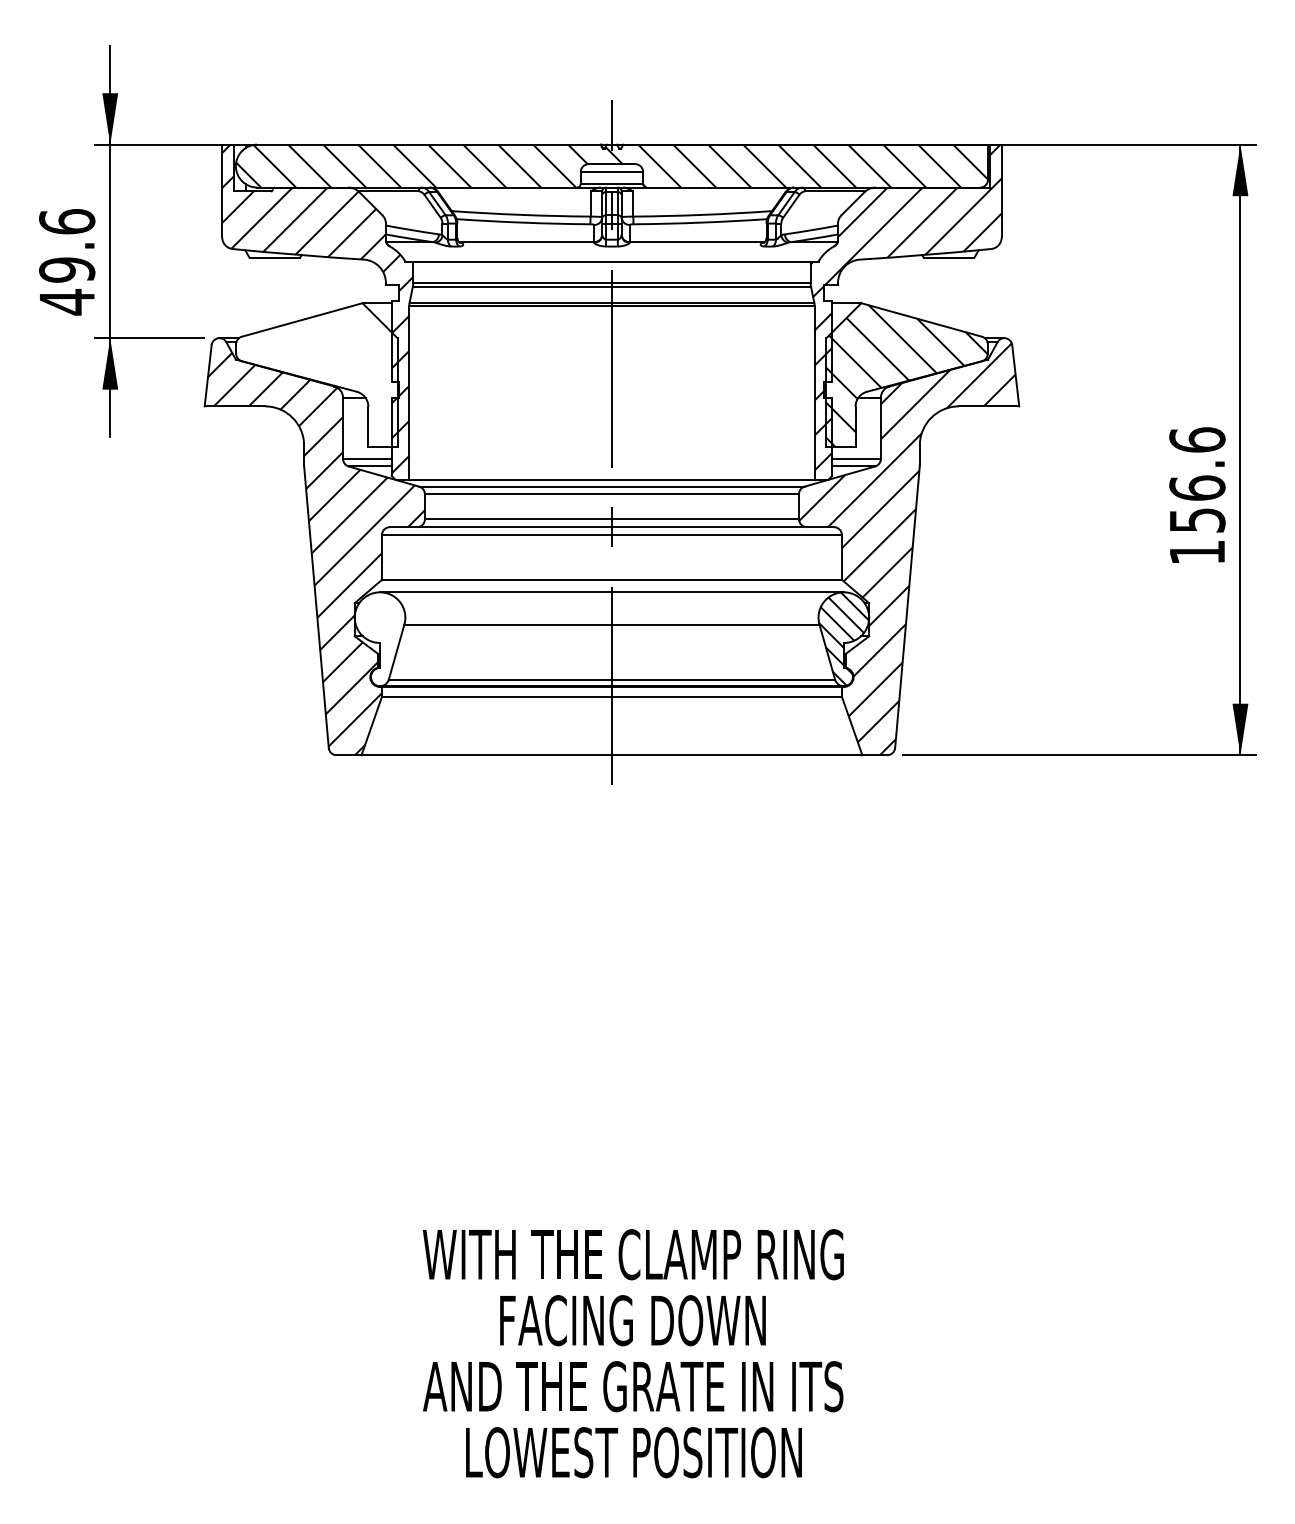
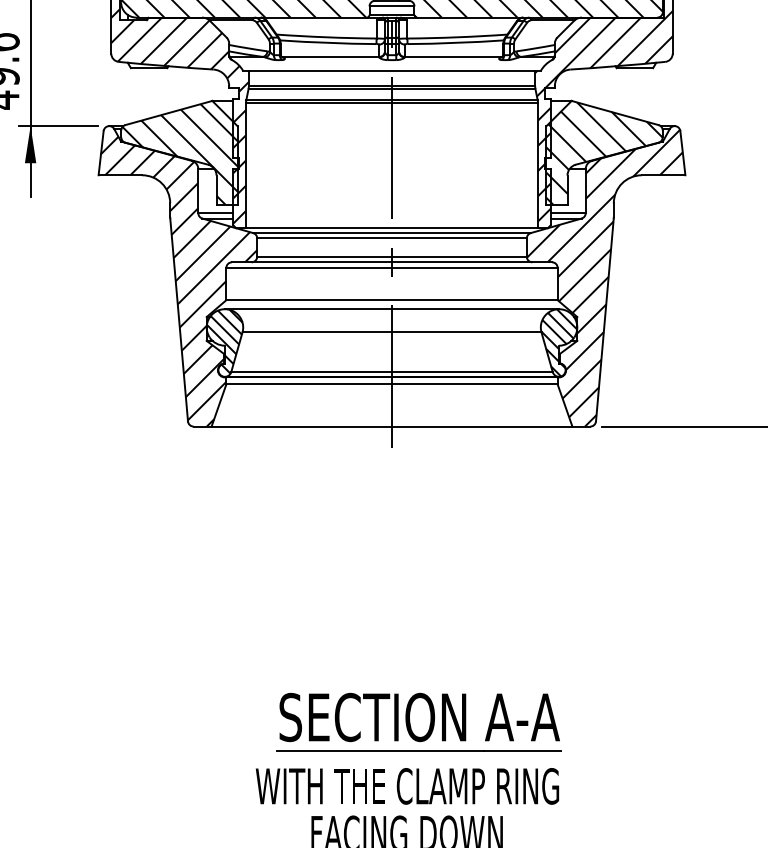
hatch: (317, 377) -> (179, 154), added
hatch: (379, 637) -> (224, 341), added
part: (648, 1164) -> (418, 721), added

